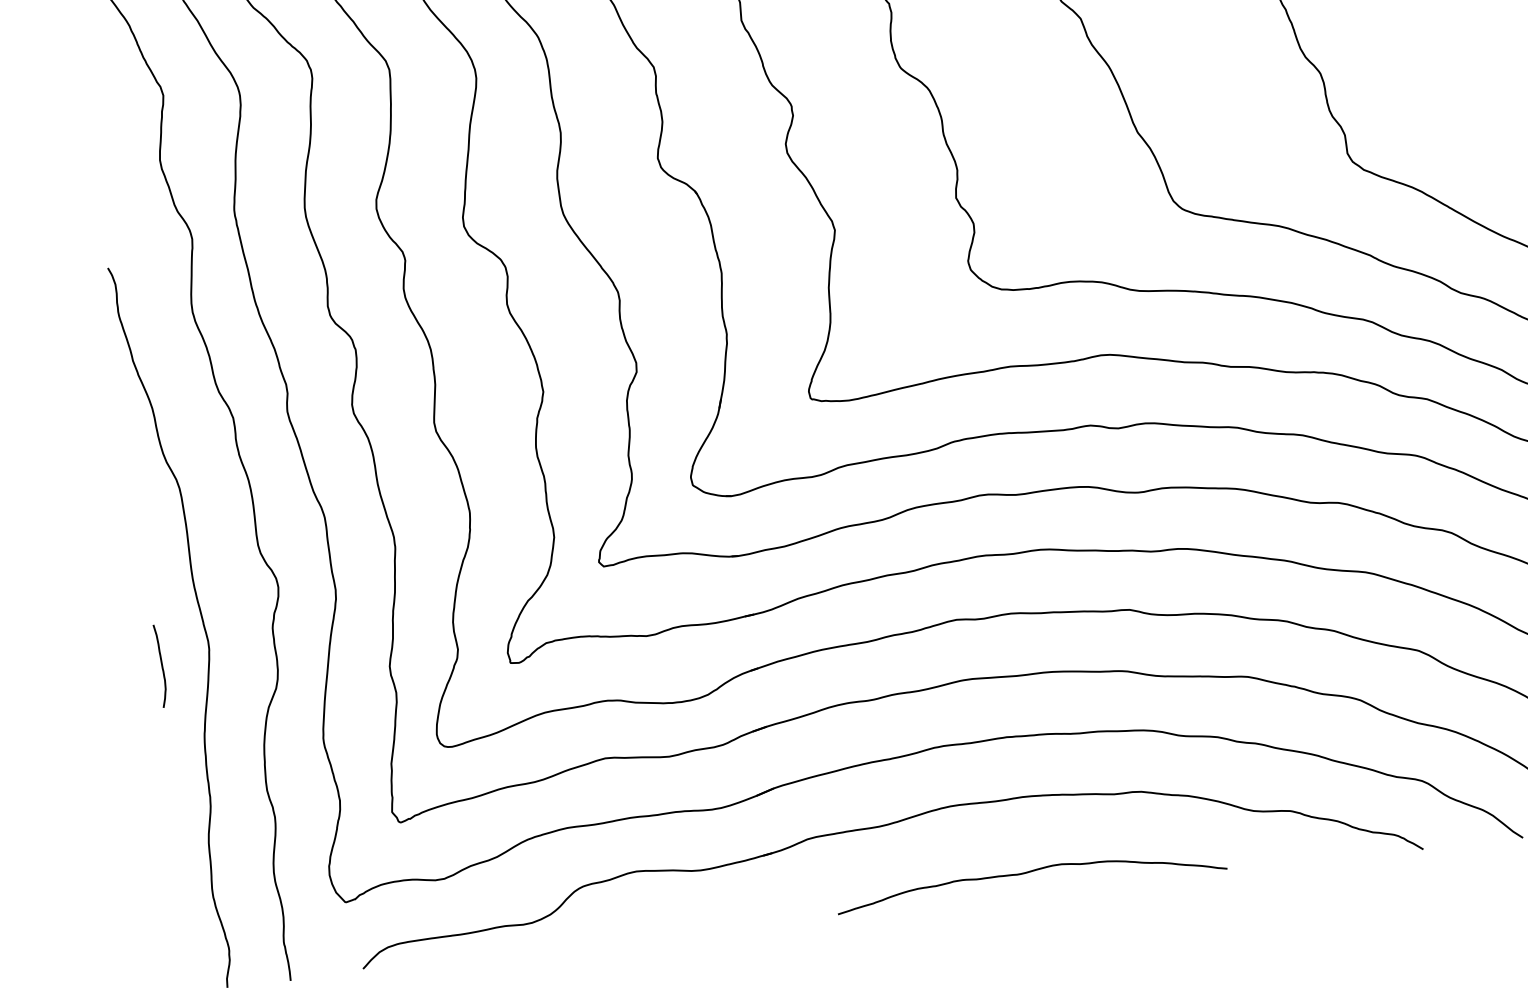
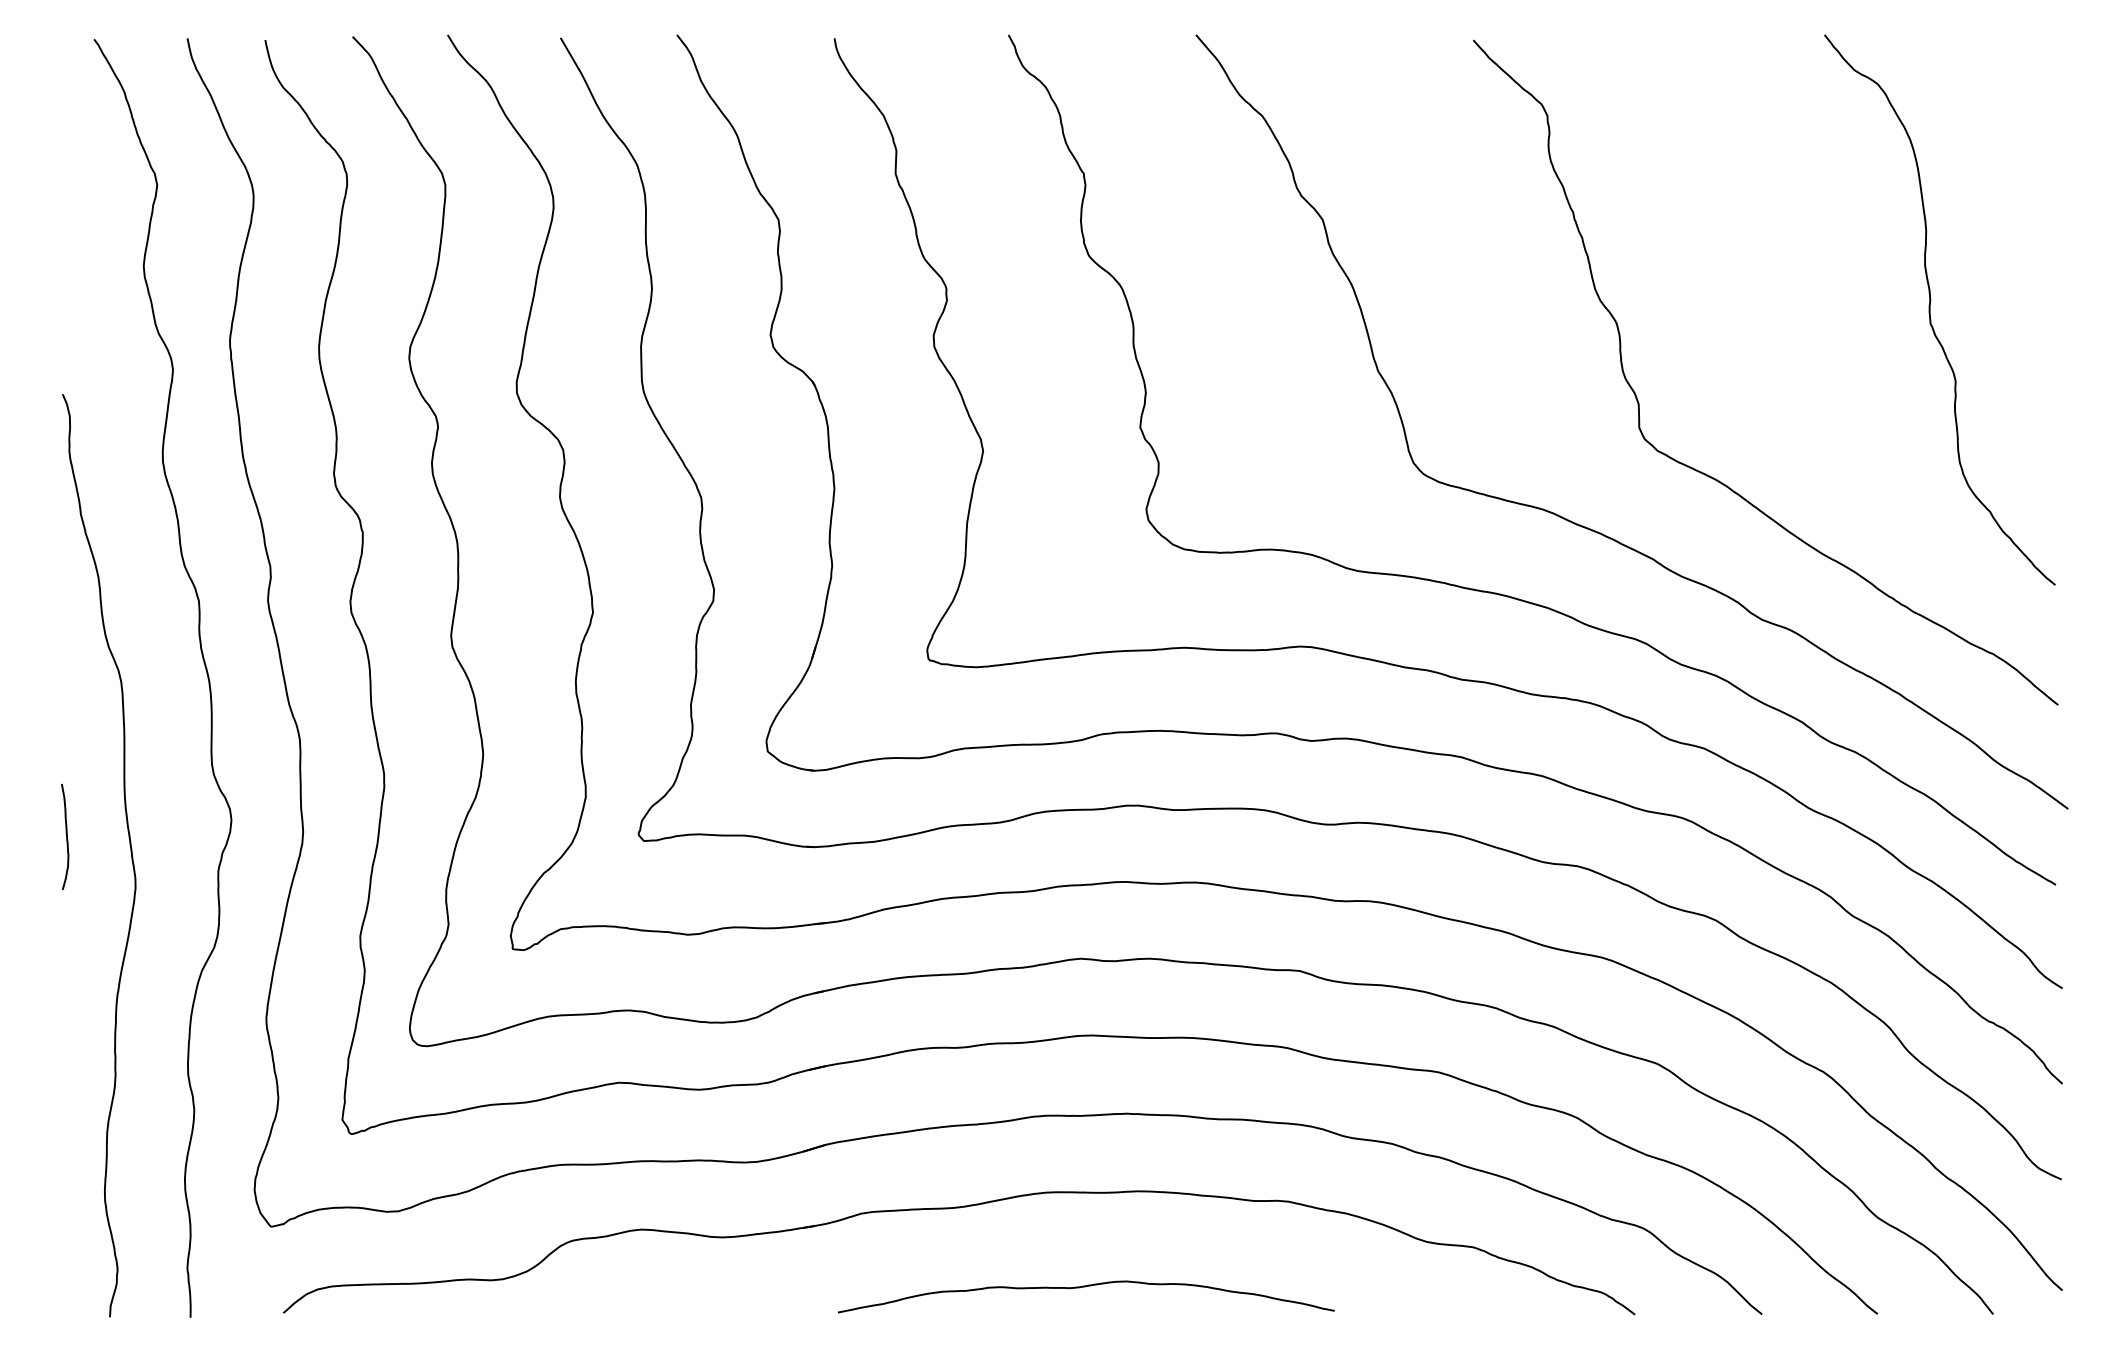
curve: (161, 665) -> (66, 836), moved
curve: (1029, 872) -> (1085, 1287), moved

